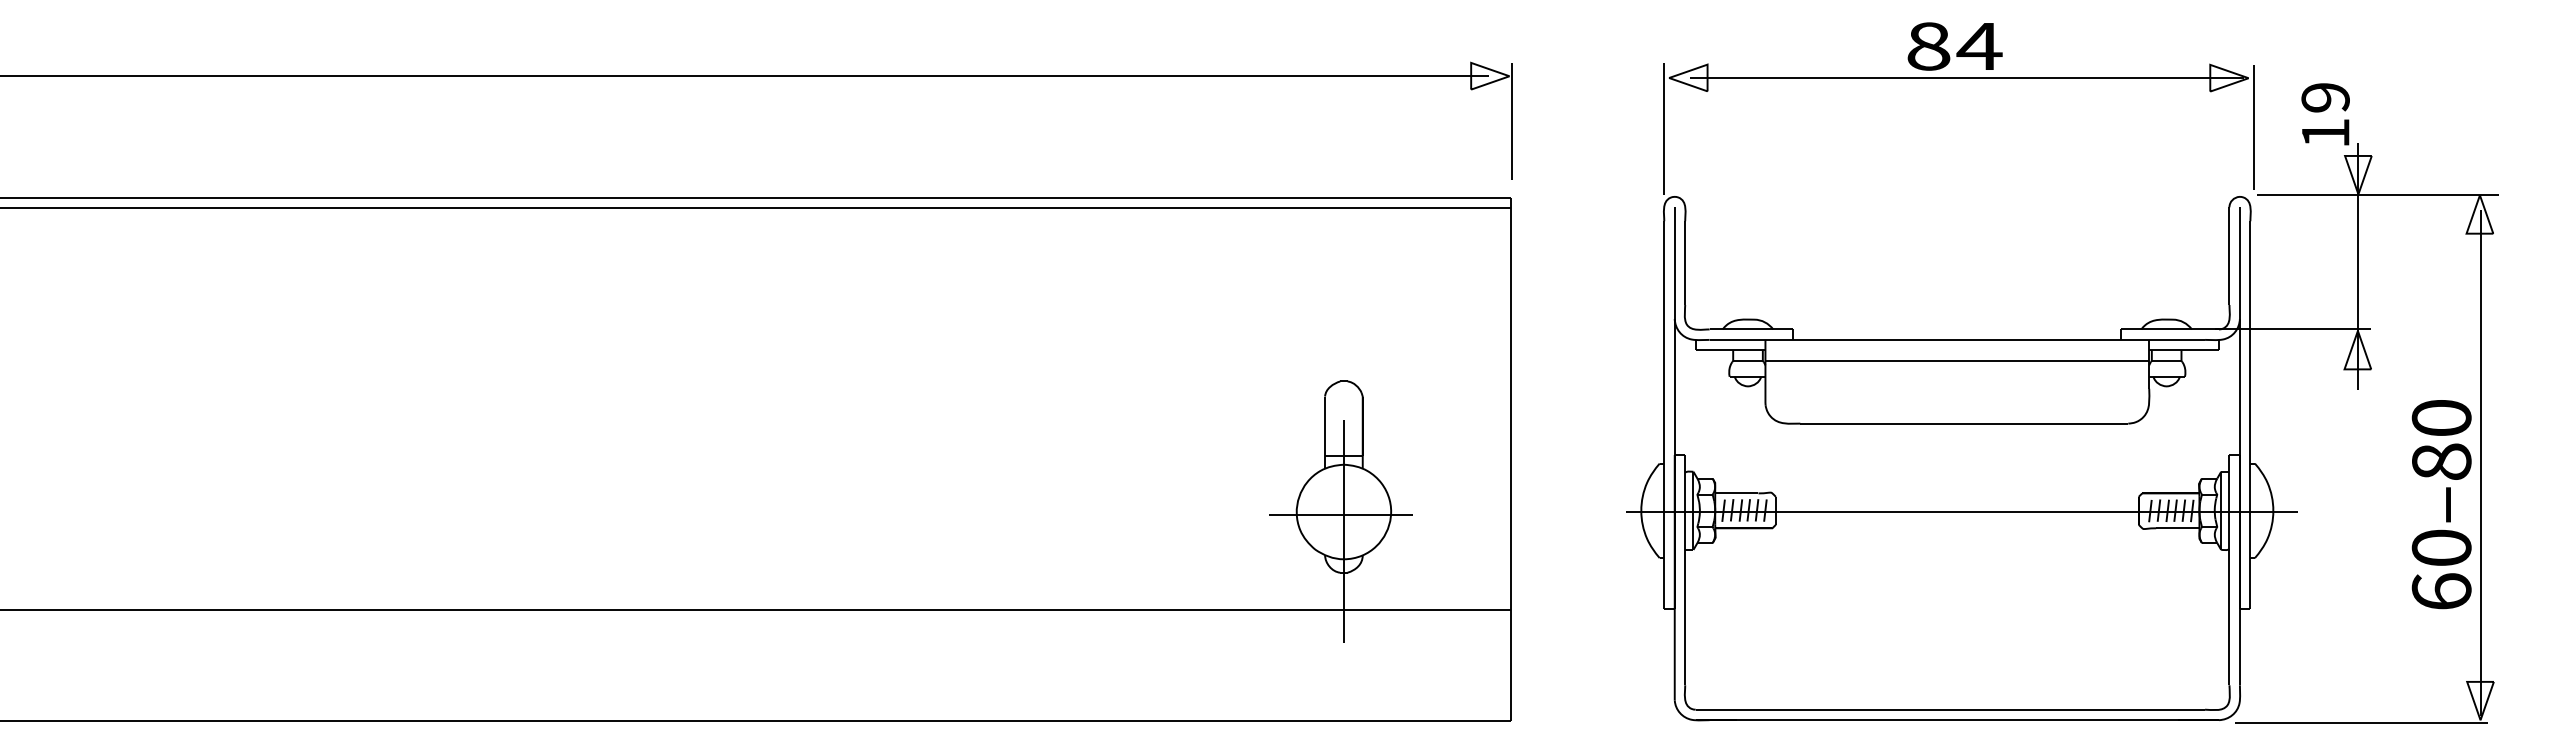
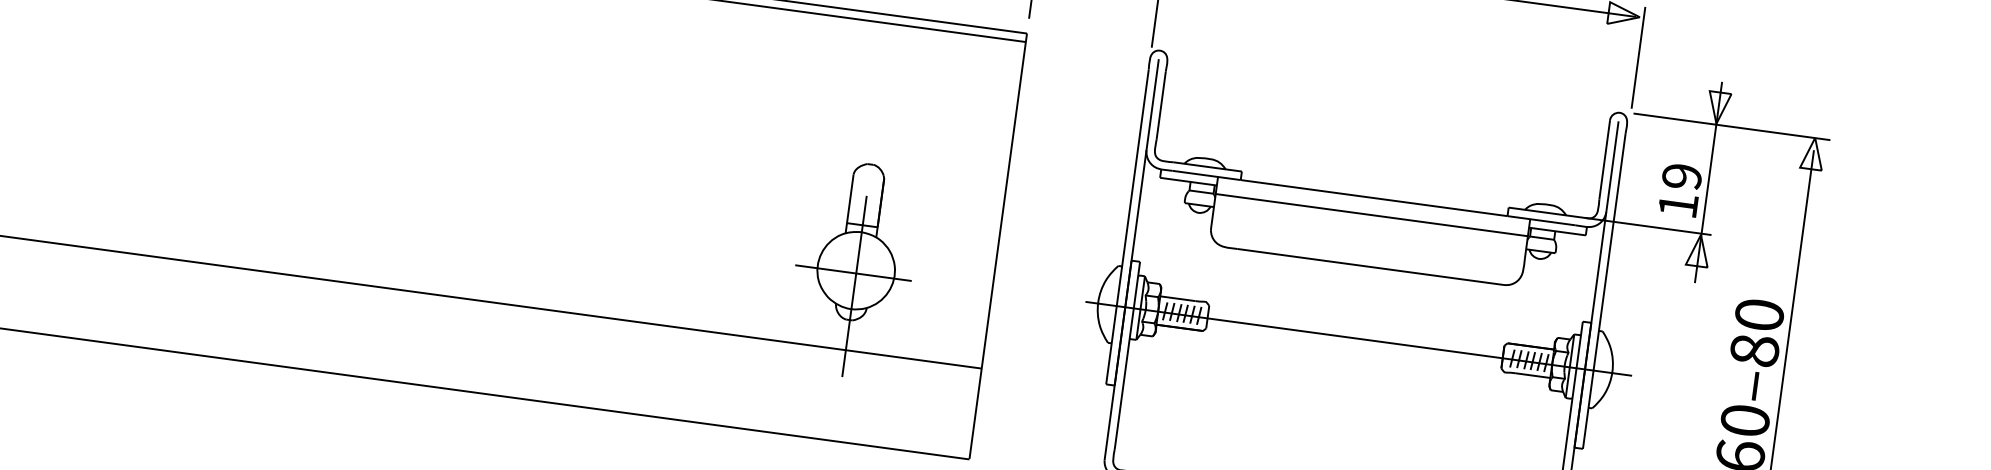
text: (2325, 114) -> (1680, 190), moved

